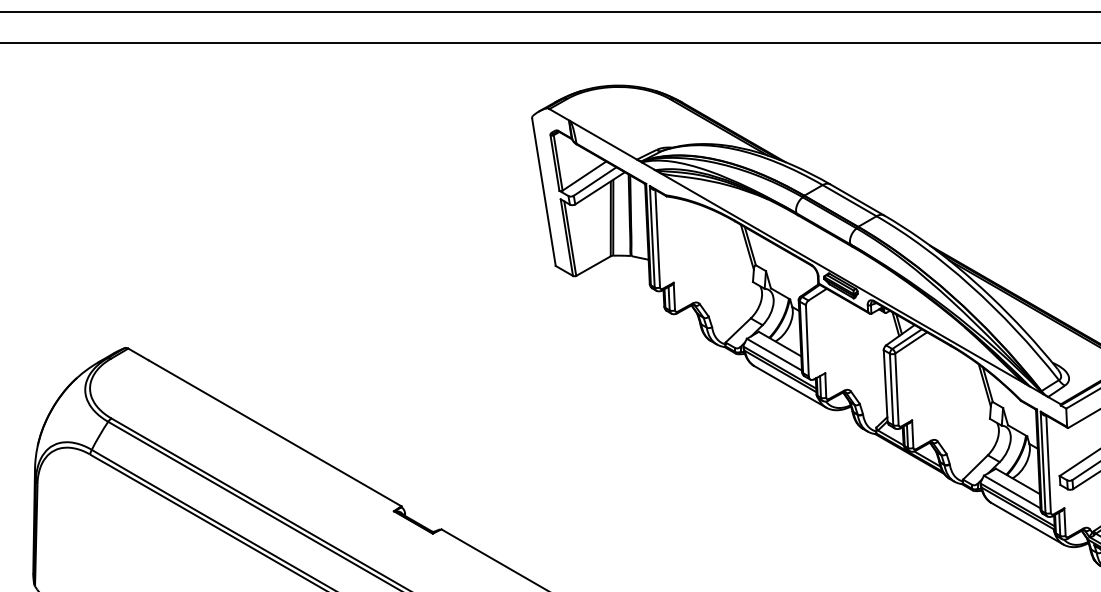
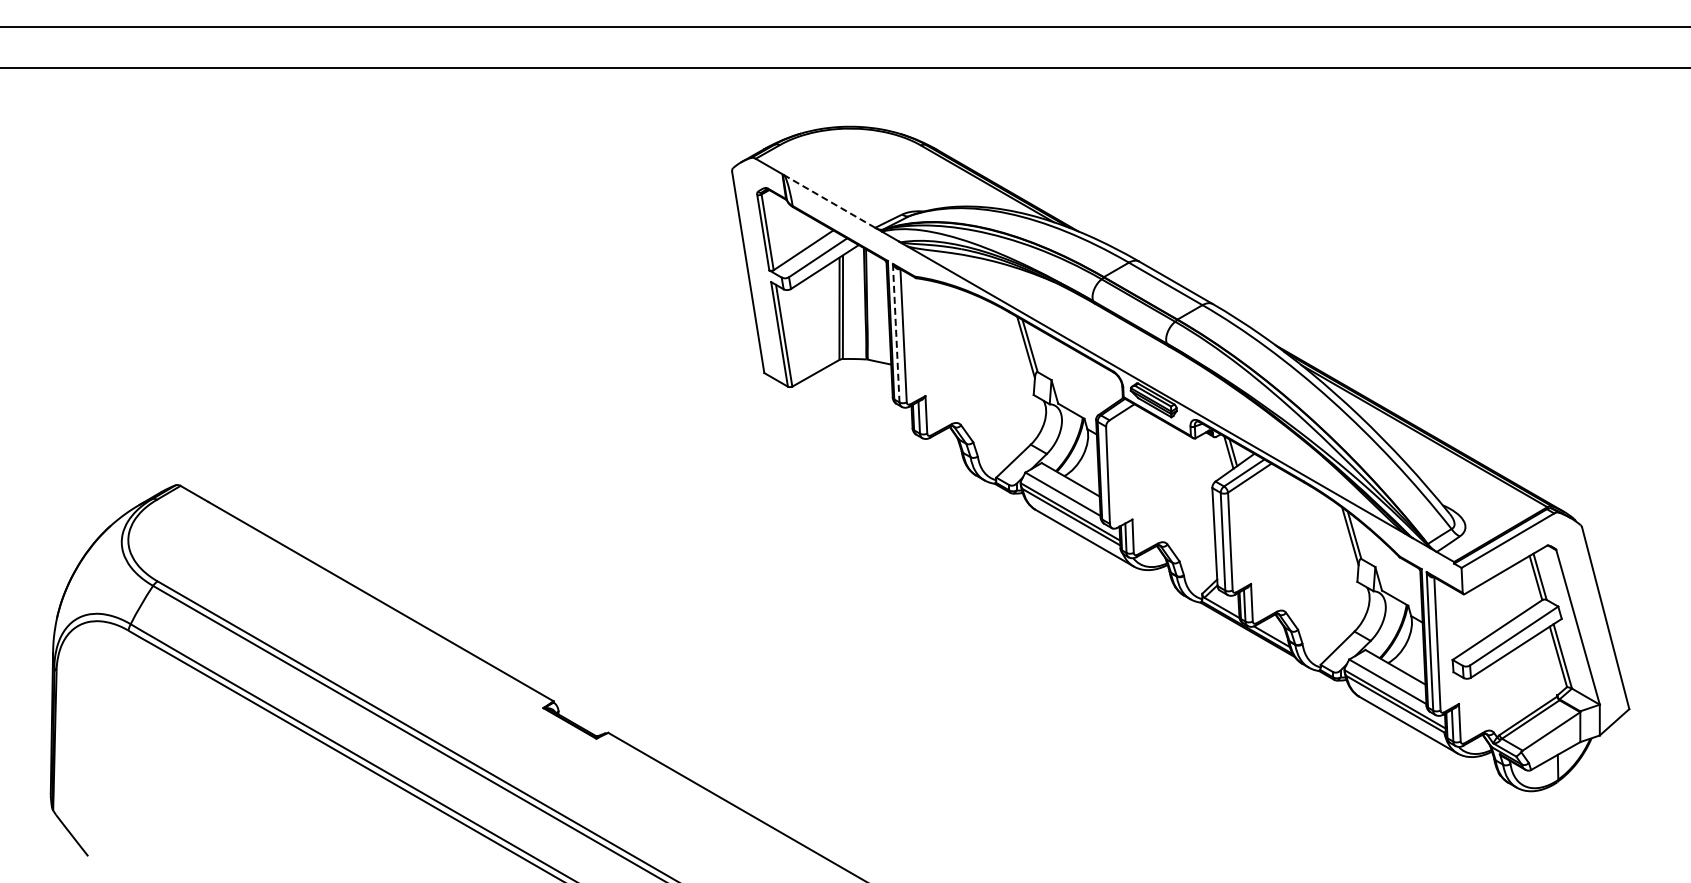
line: (603, 140) -> (829, 201), solid -> dashed
line: (652, 236) -> (896, 333), solid -> dashed

